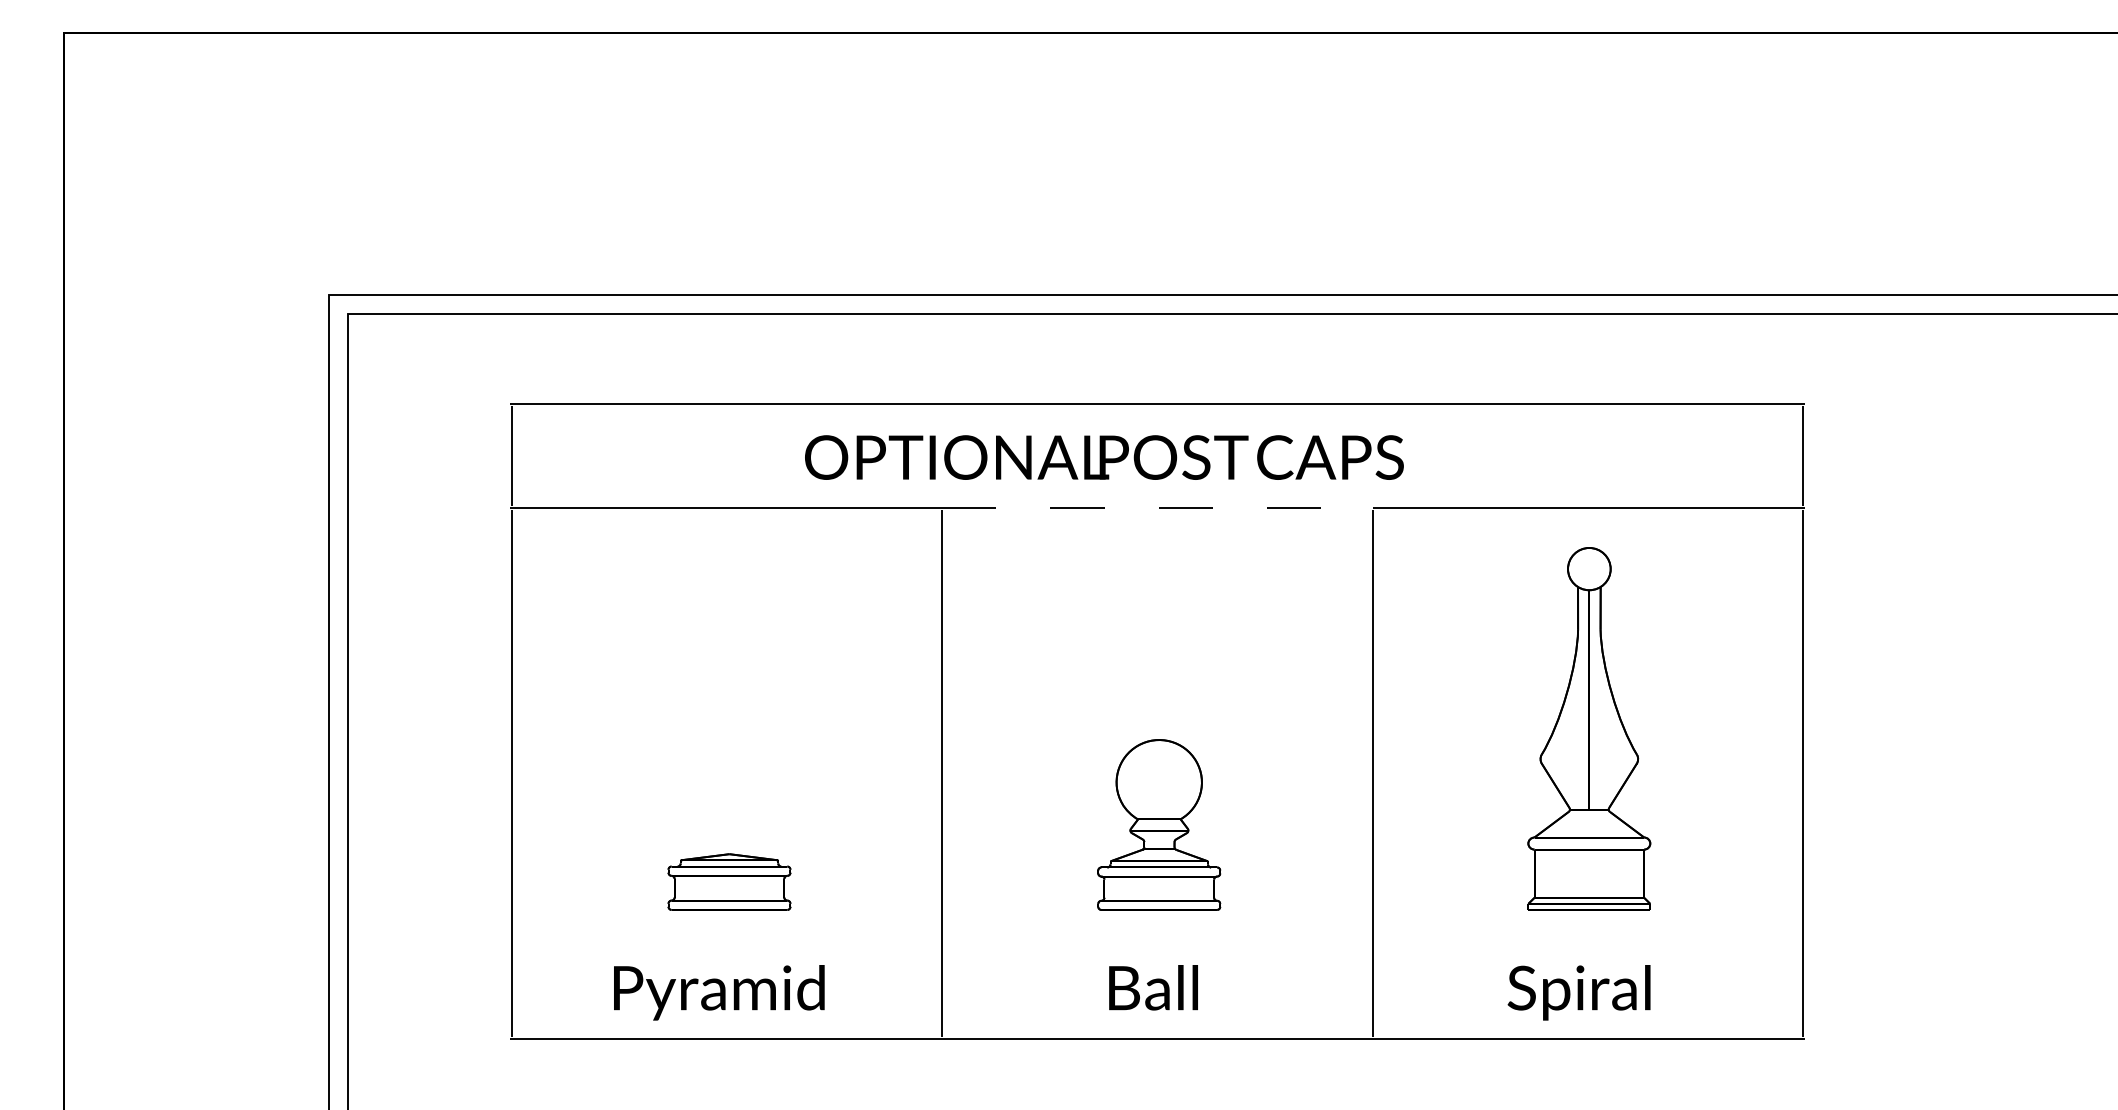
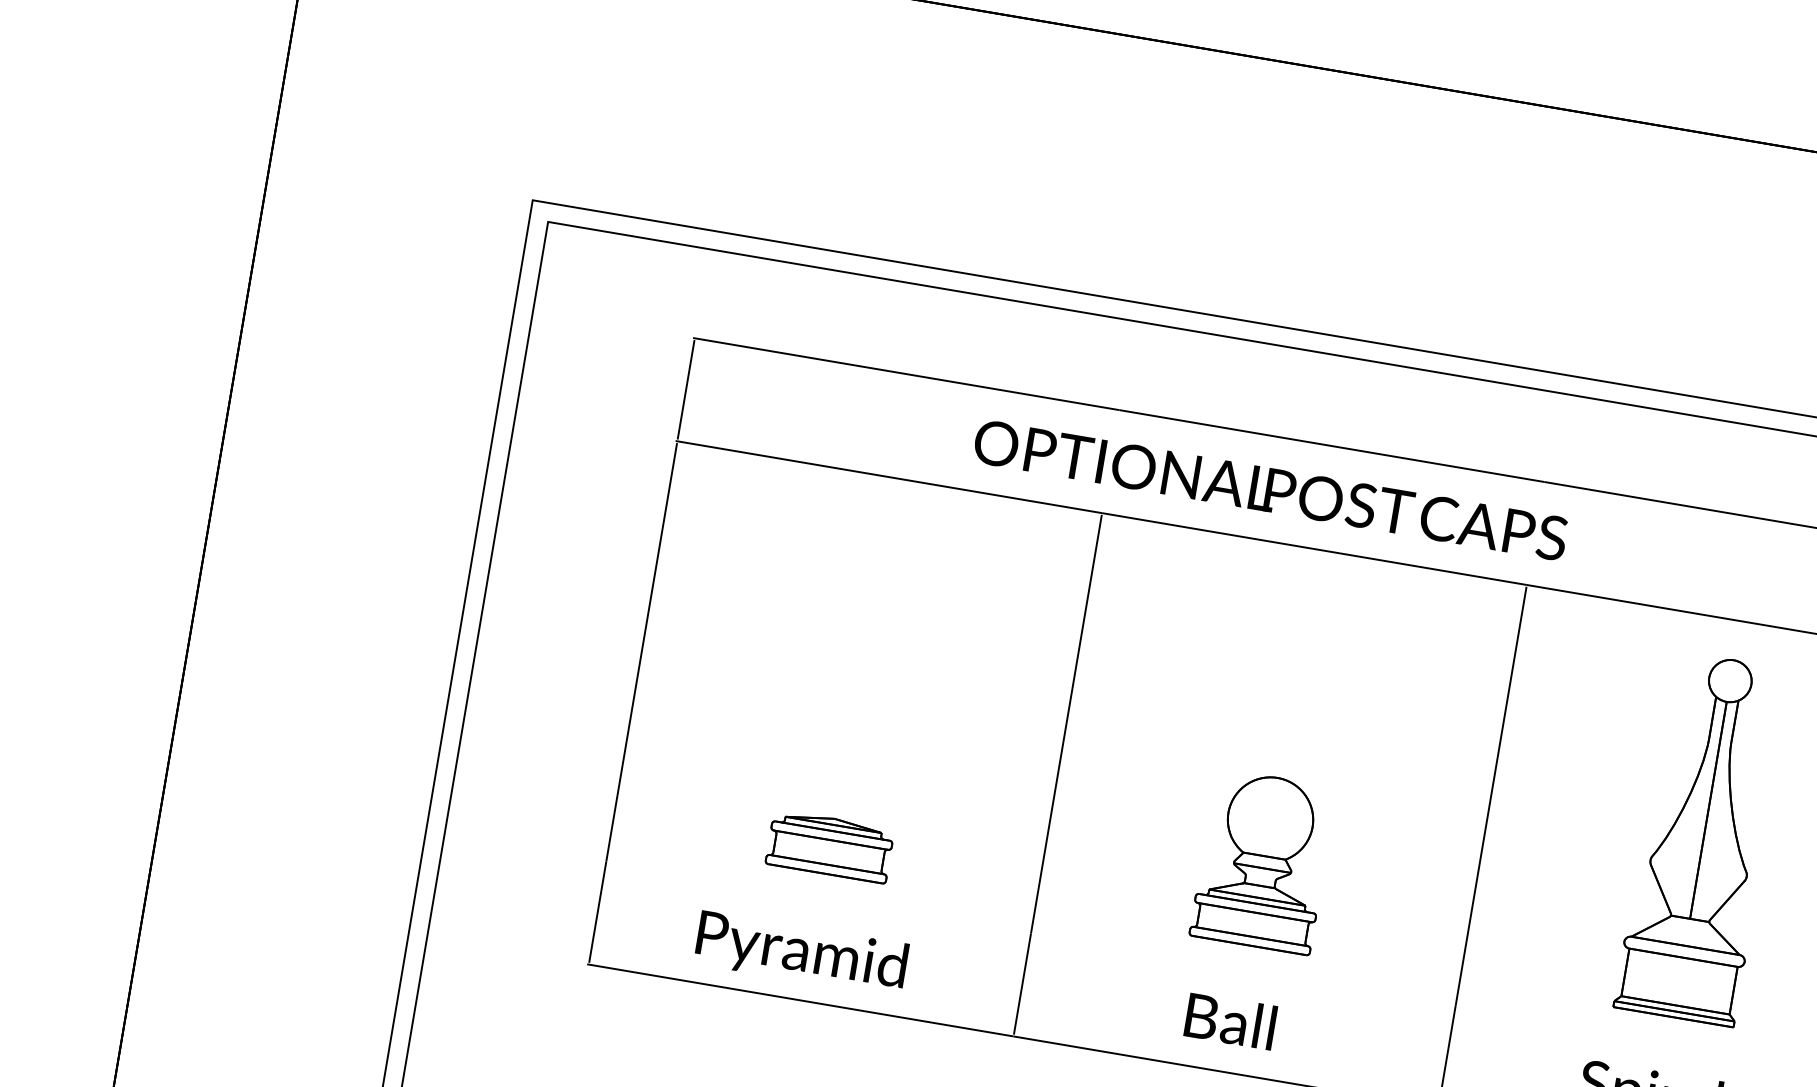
line: (1157, 508) -> (1314, 549), dashed -> solid

